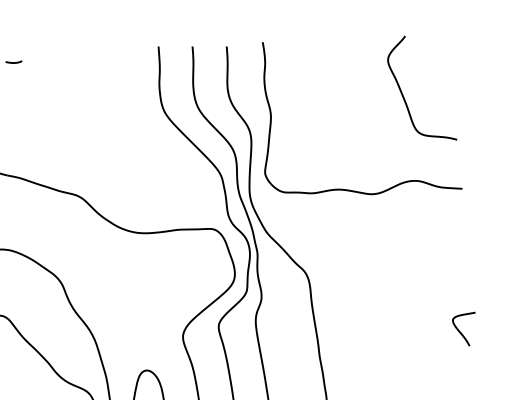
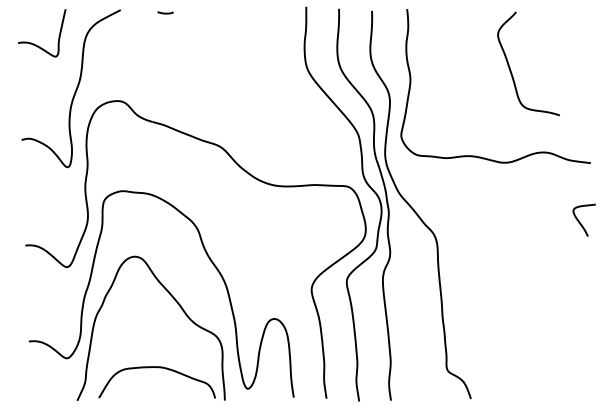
curve: (404, 96) -> (511, 70), moved
curve: (459, 330) -> (579, 220), moved

